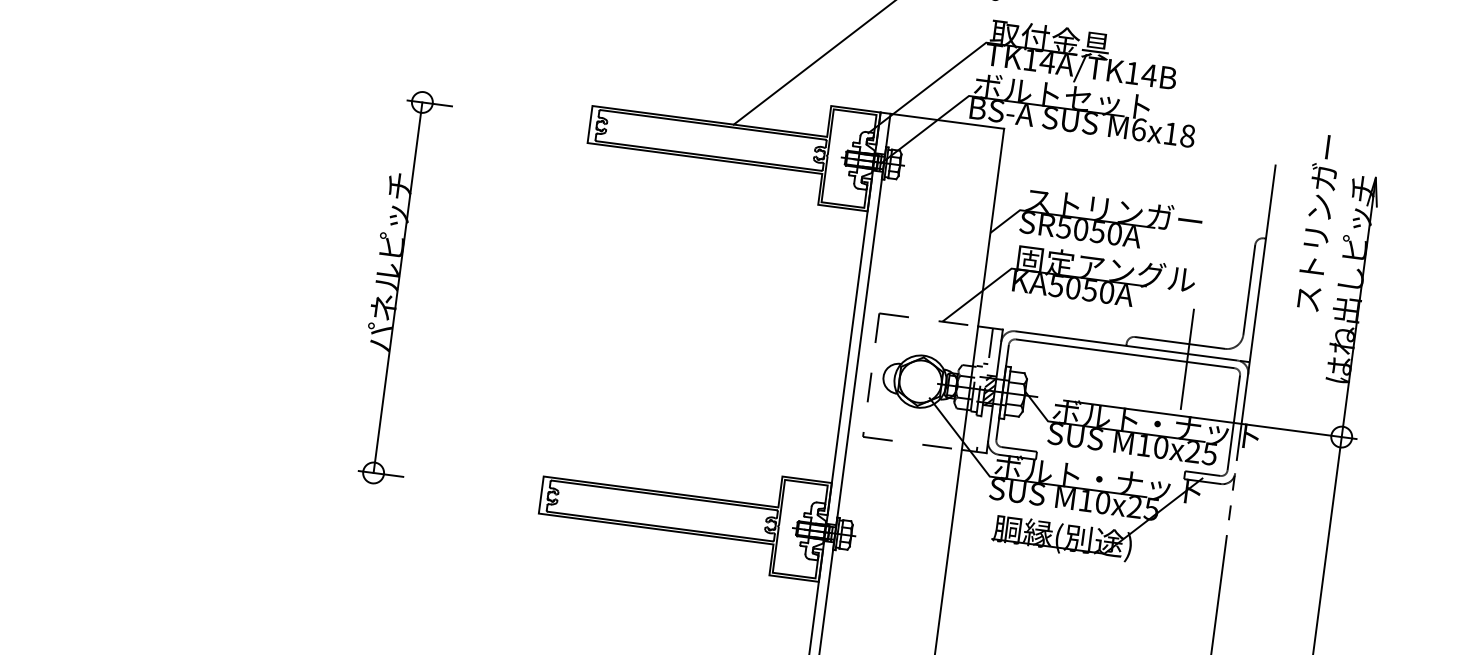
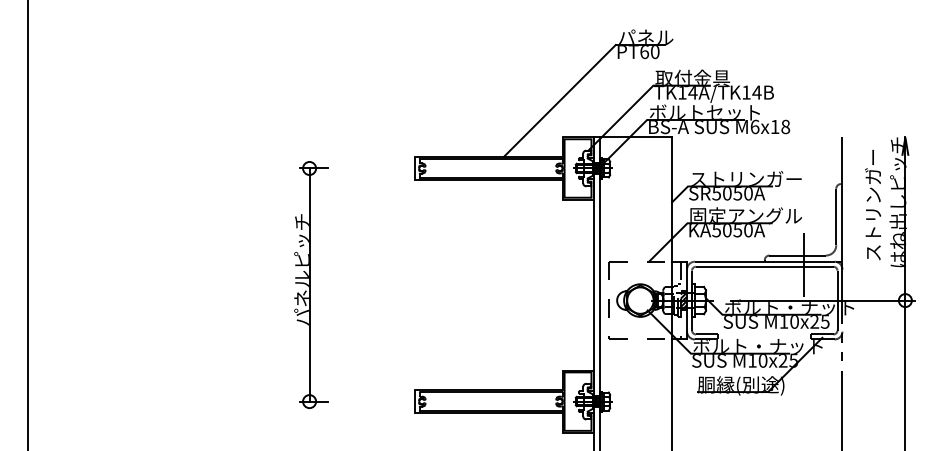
text: (1318, 222) -> (873, 204), moved

